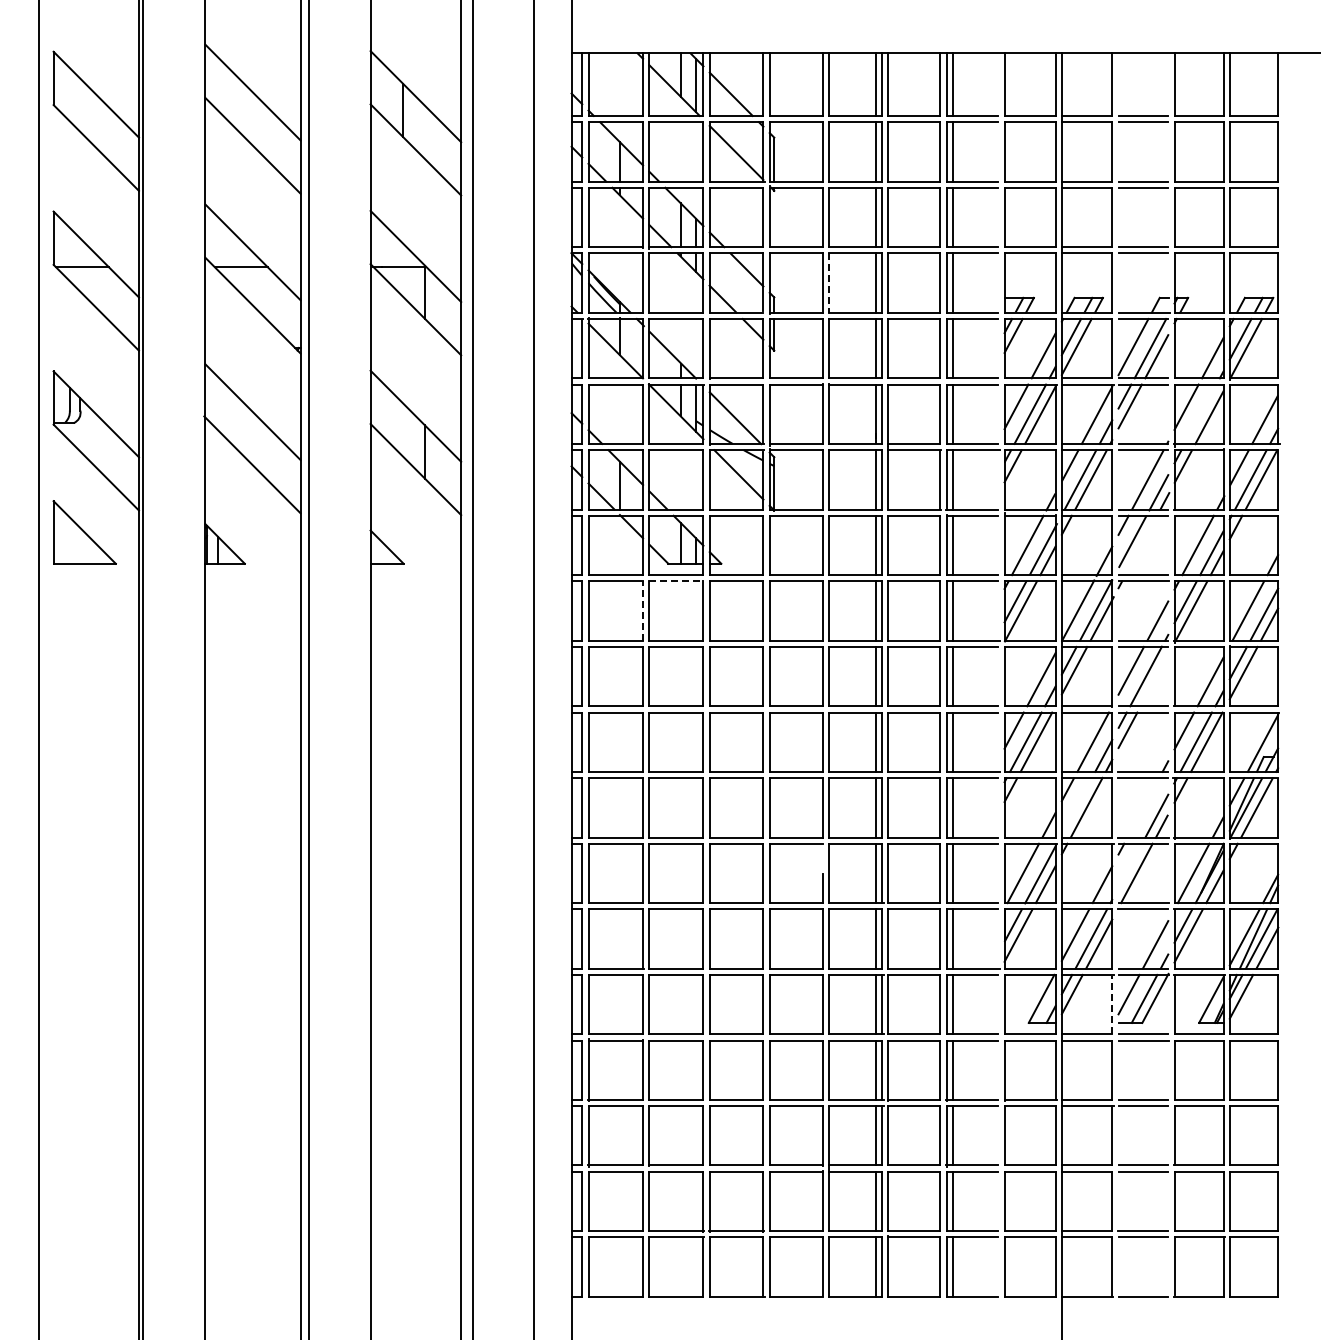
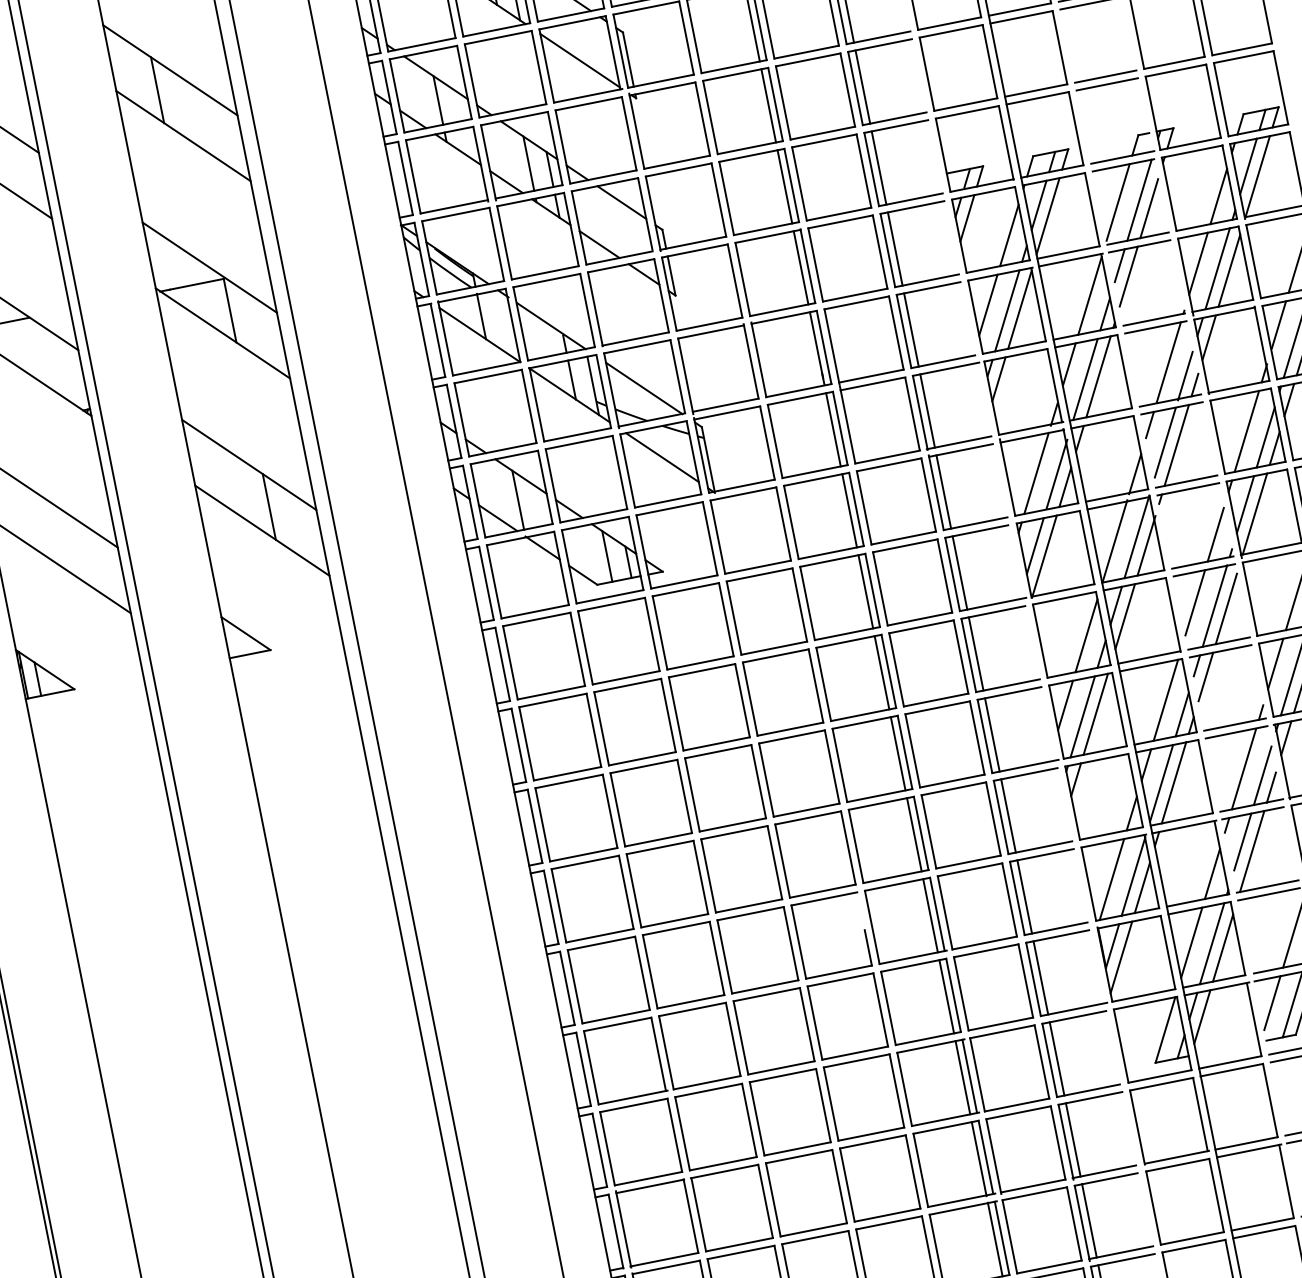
line: (829, 283) -> (727, 198), dashed -> solid
line: (1200, 413) -> (1217, 267), added
line: (1141, 545) -> (1176, 445), added
line: (676, 581) -> (611, 604), dashed -> solid
line: (643, 611) -> (578, 649), dashed -> solid
line: (1154, 680) -> (1226, 608), added
line: (1076, 806) -> (1161, 783), added
line: (1142, 807) -> (1242, 768), added
line: (1130, 864) -> (1242, 842), added
line: (1112, 1004) -> (1254, 1019), dashed -> solid

